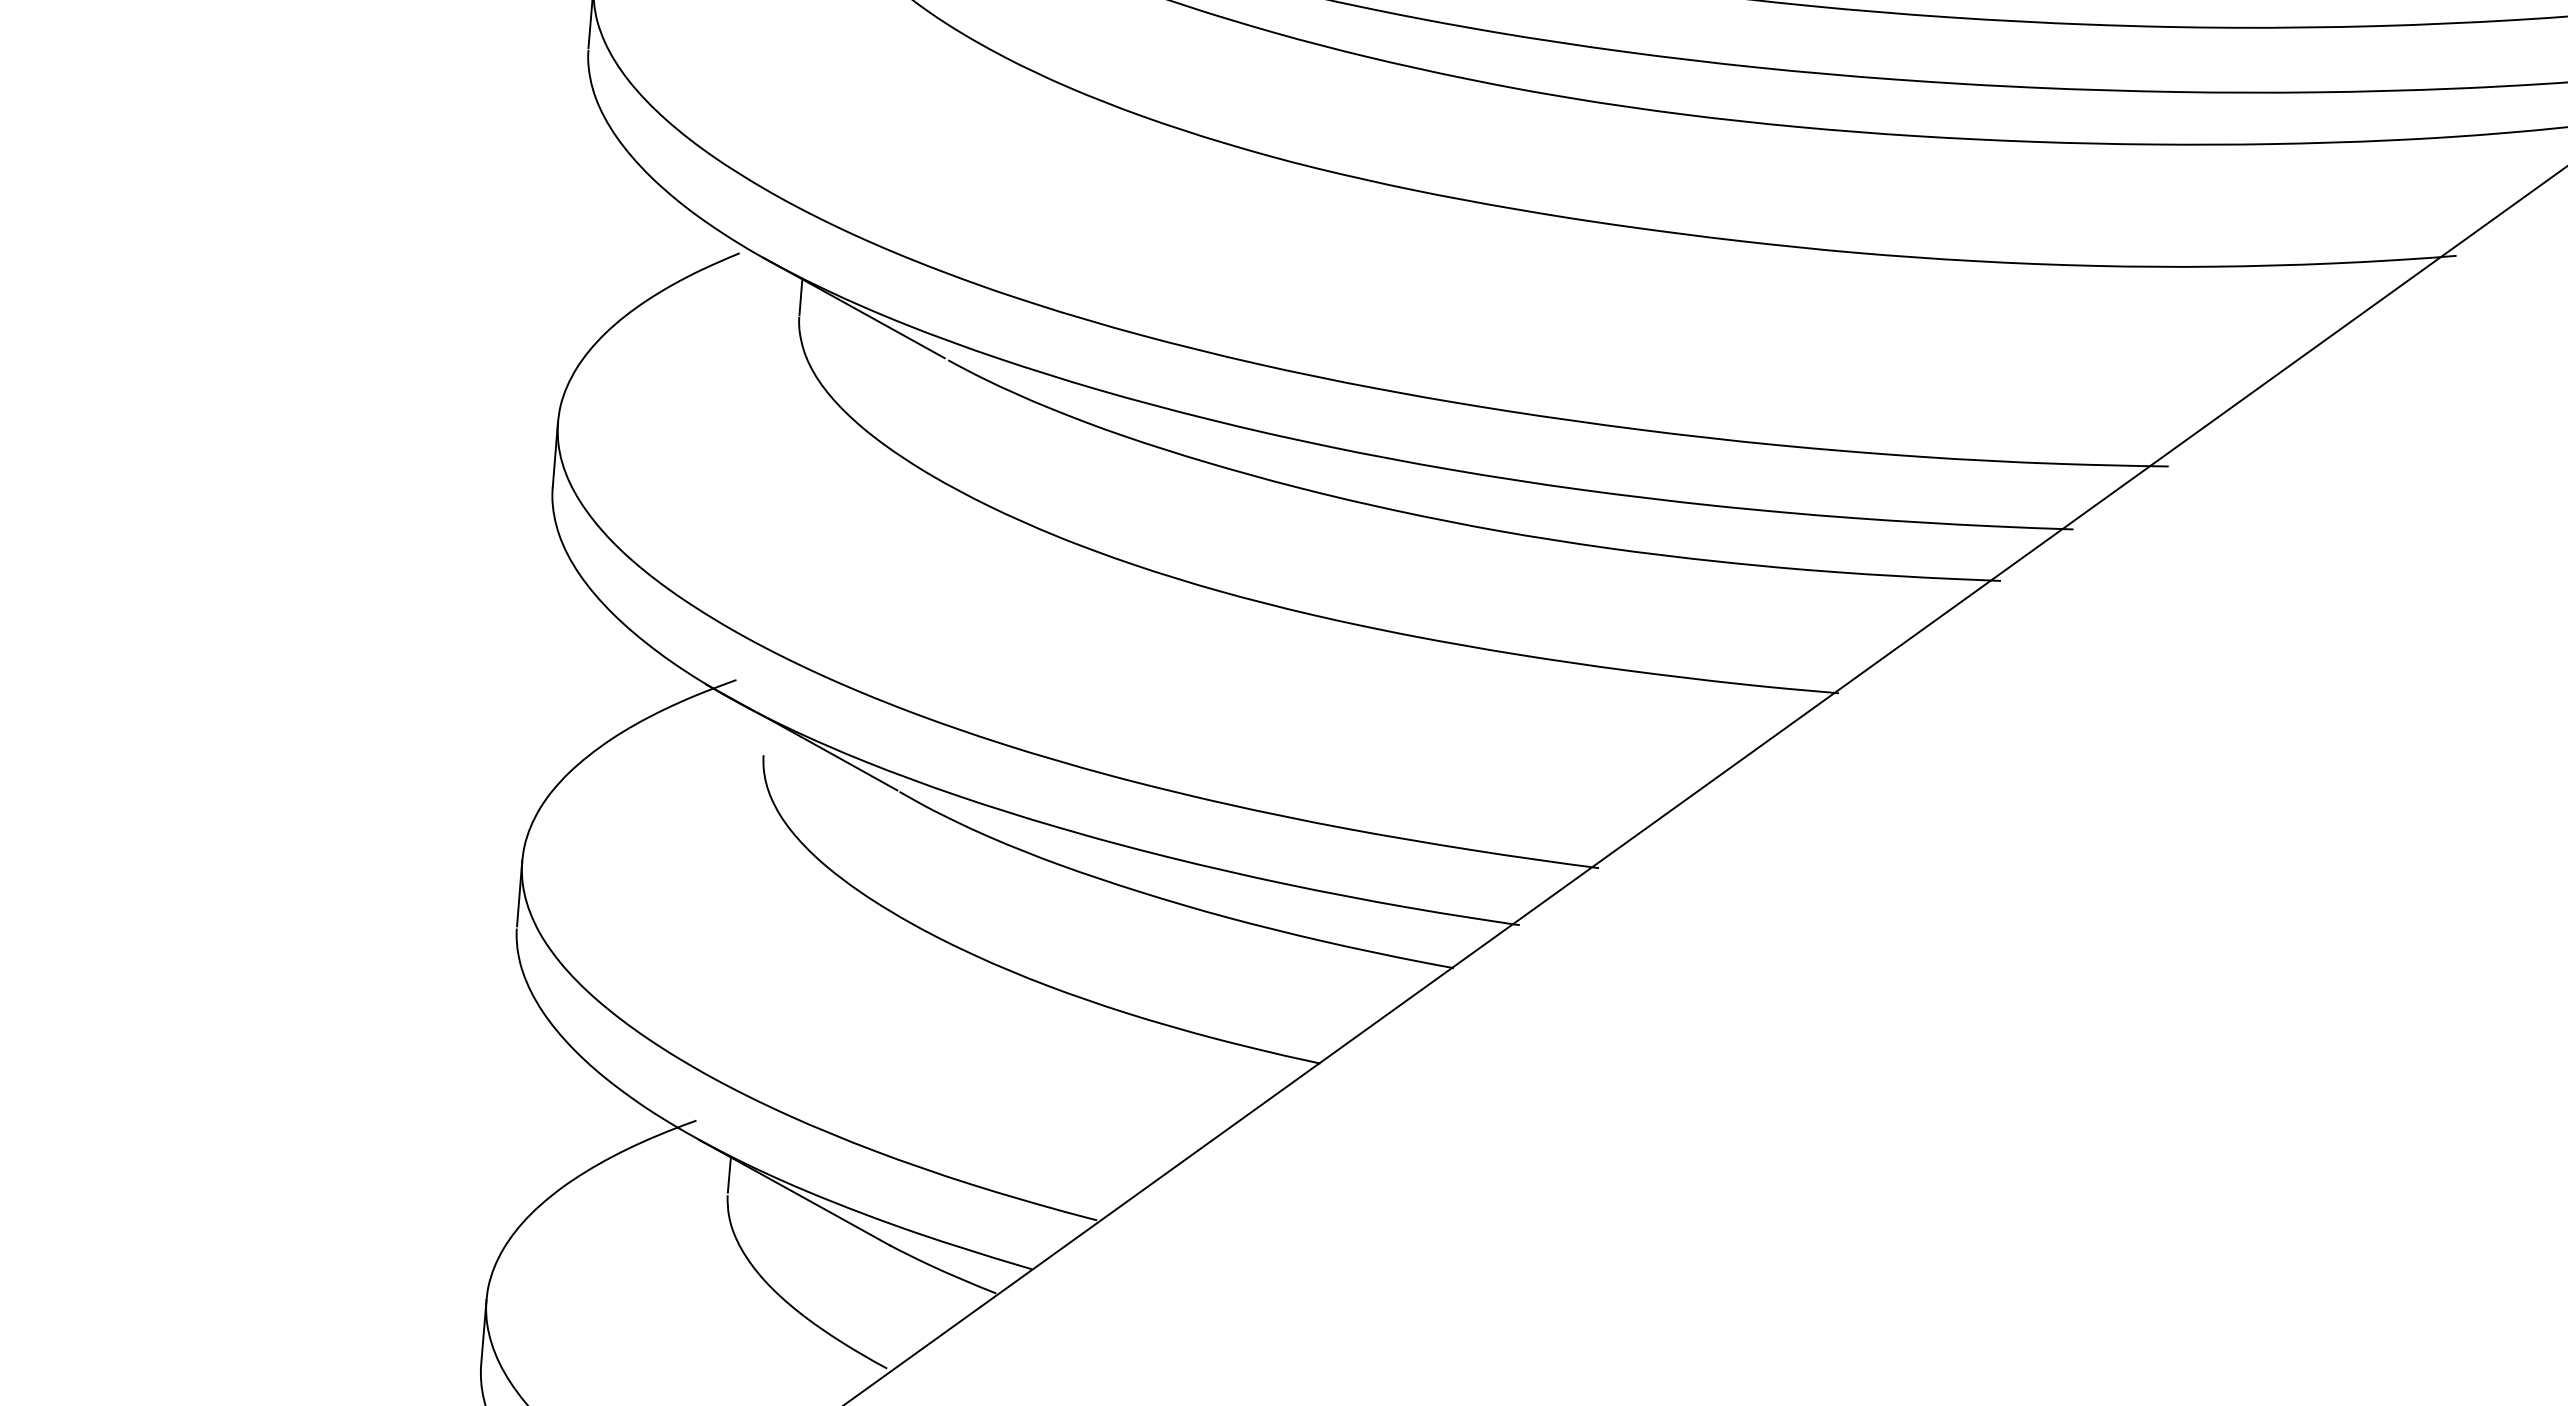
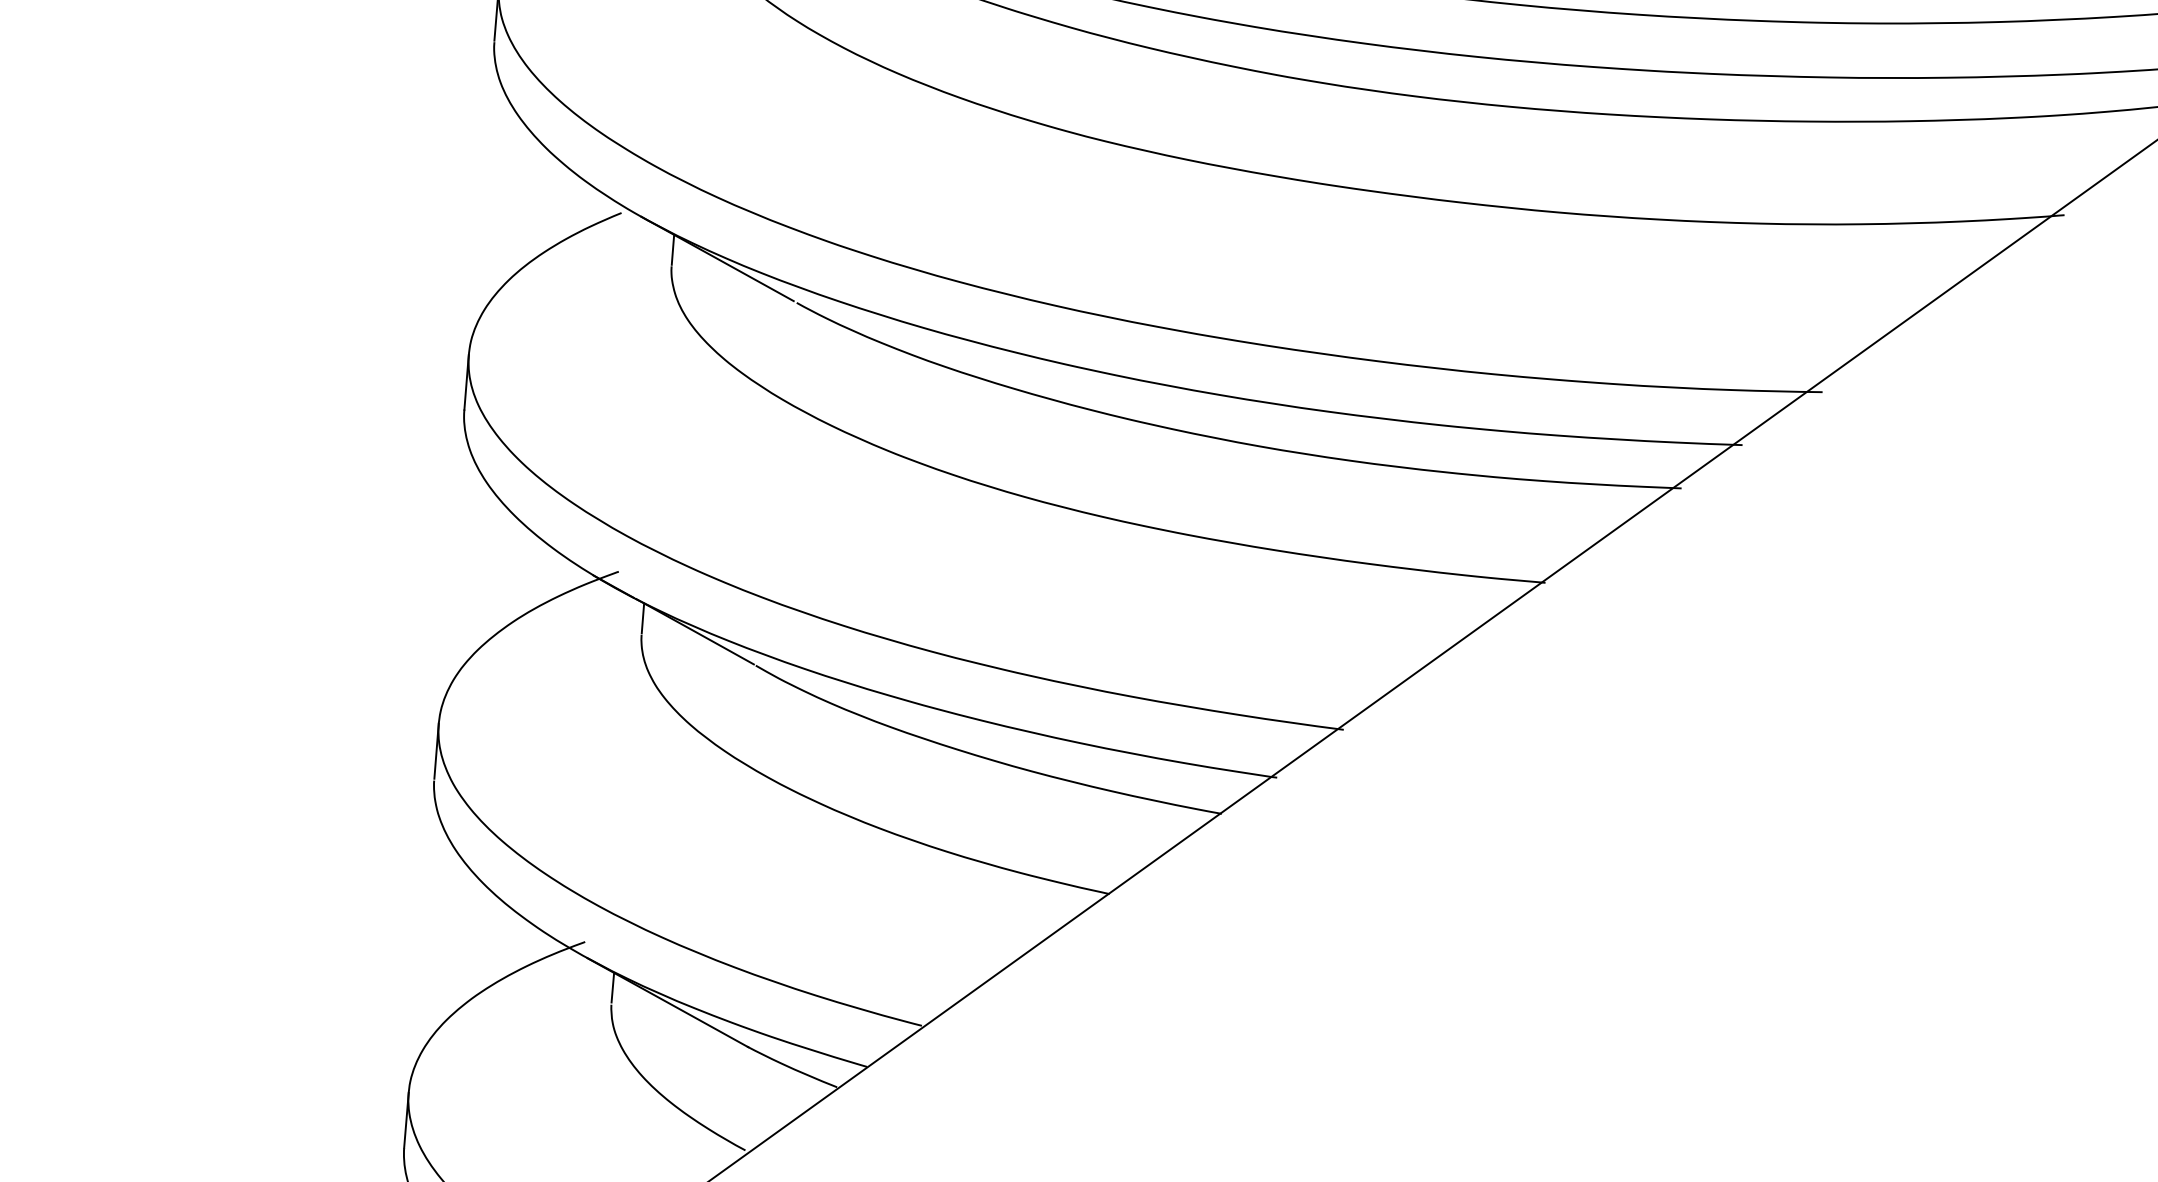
line: (764, 735) -> (642, 618), added

